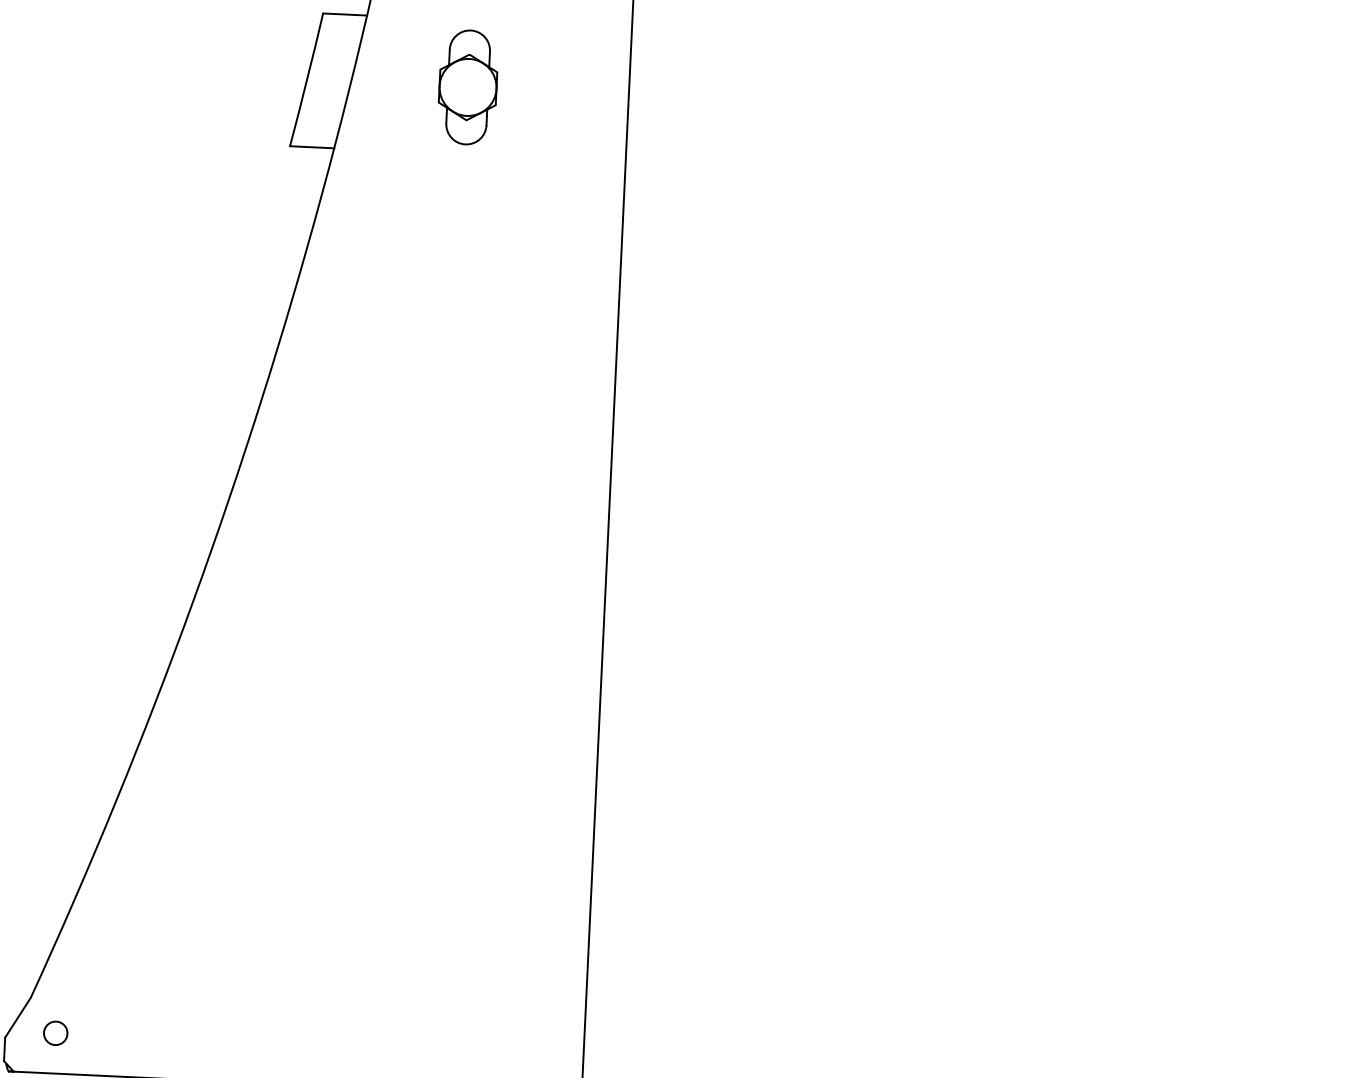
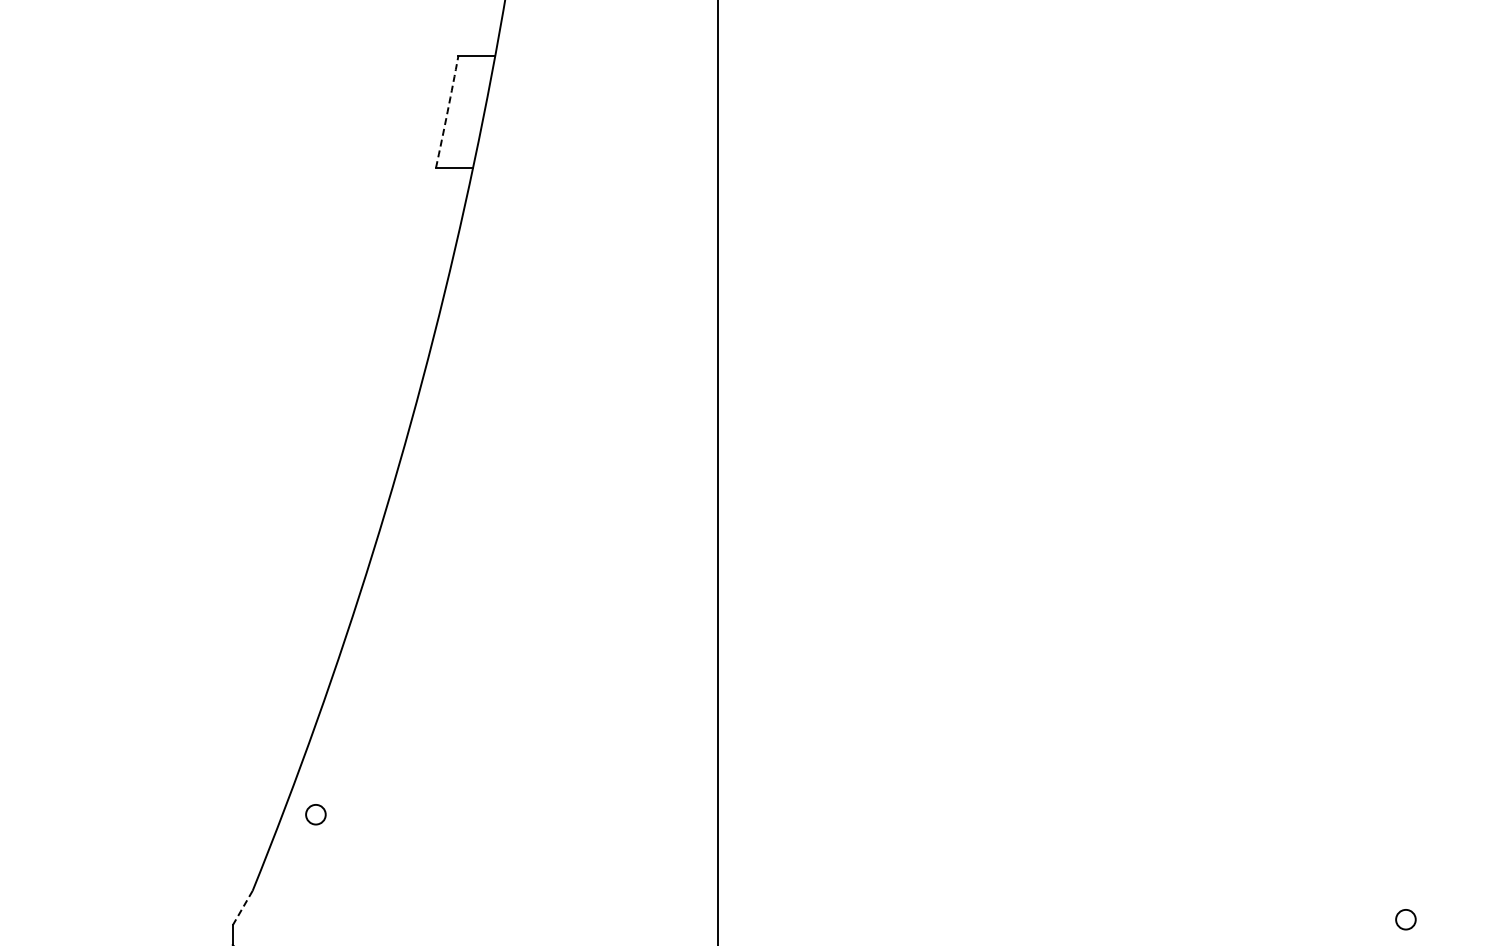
arc: (306, 79) -> (447, 111), solid -> dashed
part: (467, 87) -> (582, 111), removed
line: (17, 1018) -> (242, 908), solid -> dashed
circle: (55, 1033) -> (315, 814), moved

